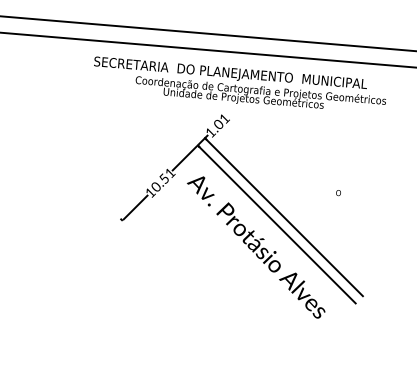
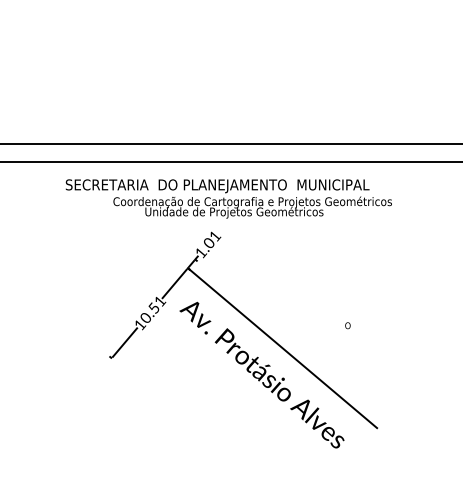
text: (338, 192) -> (347, 325), moved
line: (283, 217) -> (289, 339), removed

